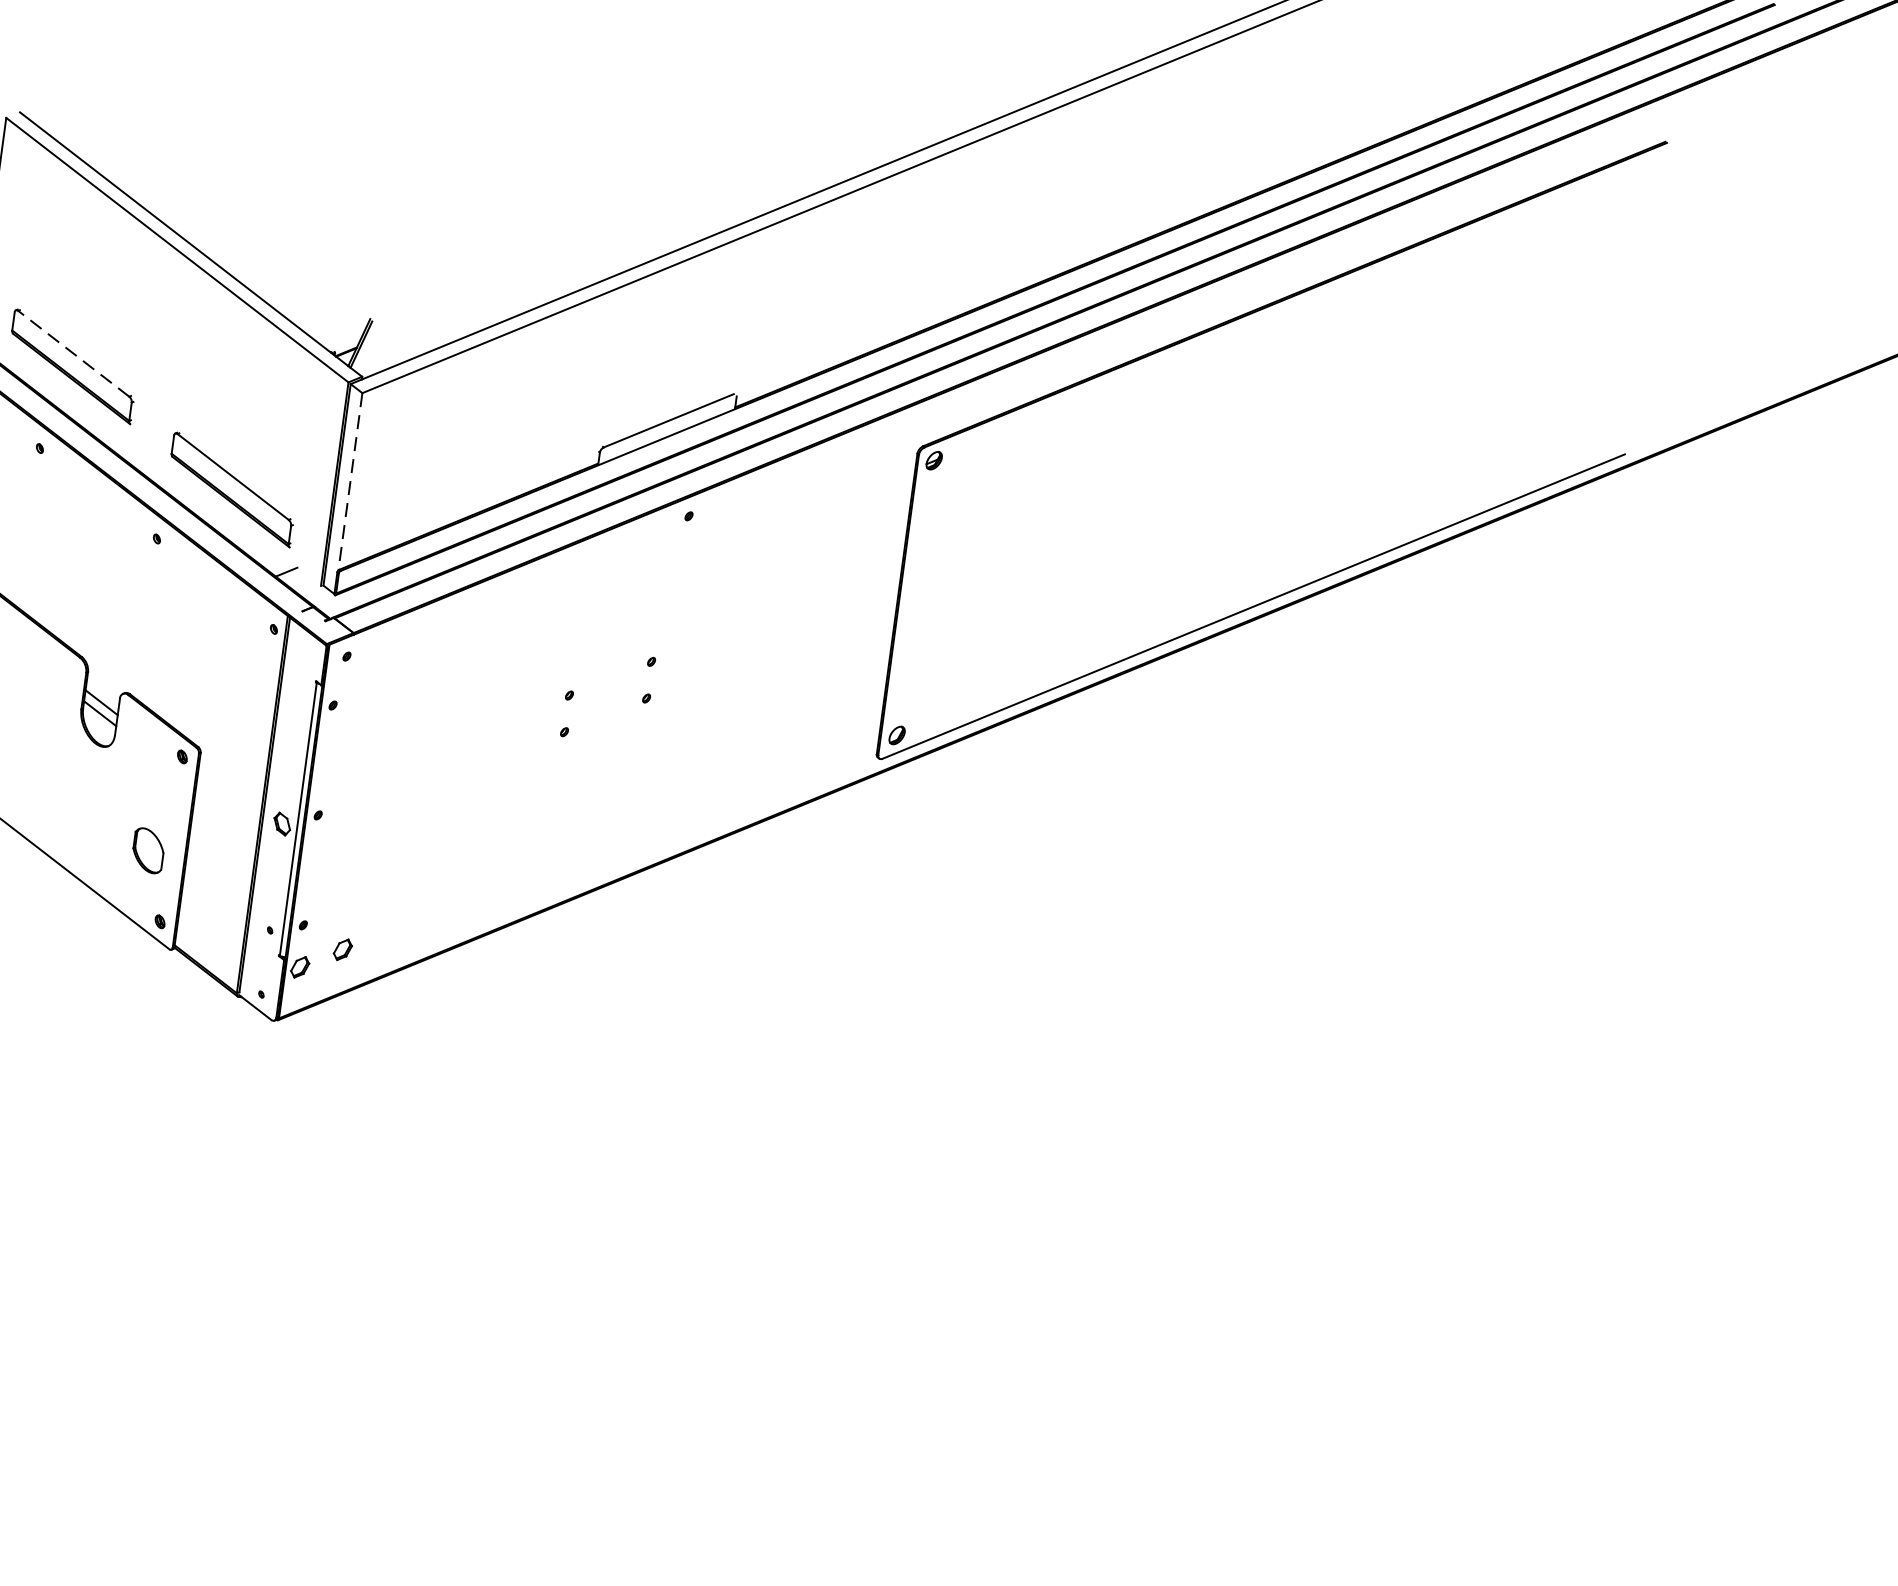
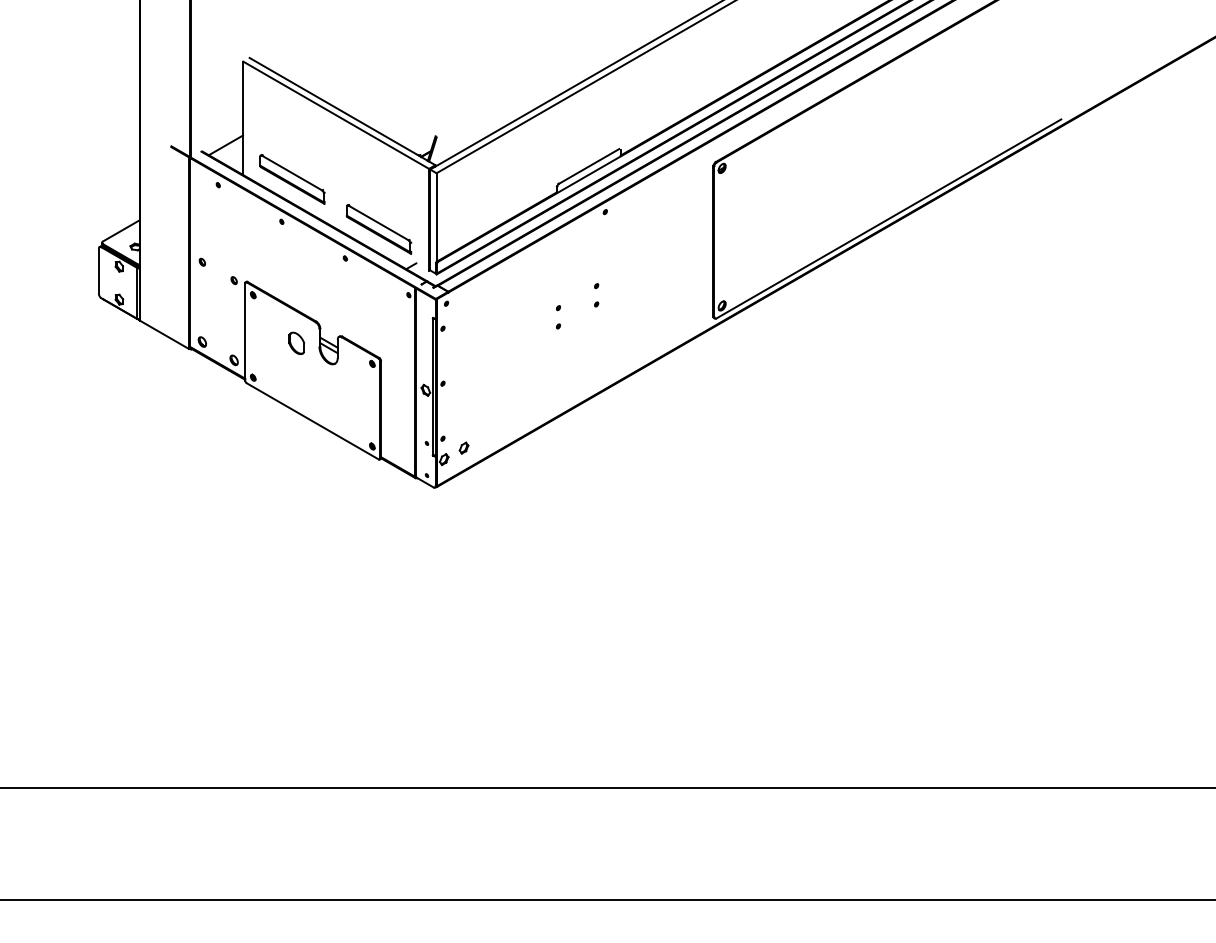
line: (74, 354) -> (292, 173), dashed -> solid
line: (349, 483) -> (436, 218), dashed -> solid
part: (147, 848) -> (296, 342), moved

